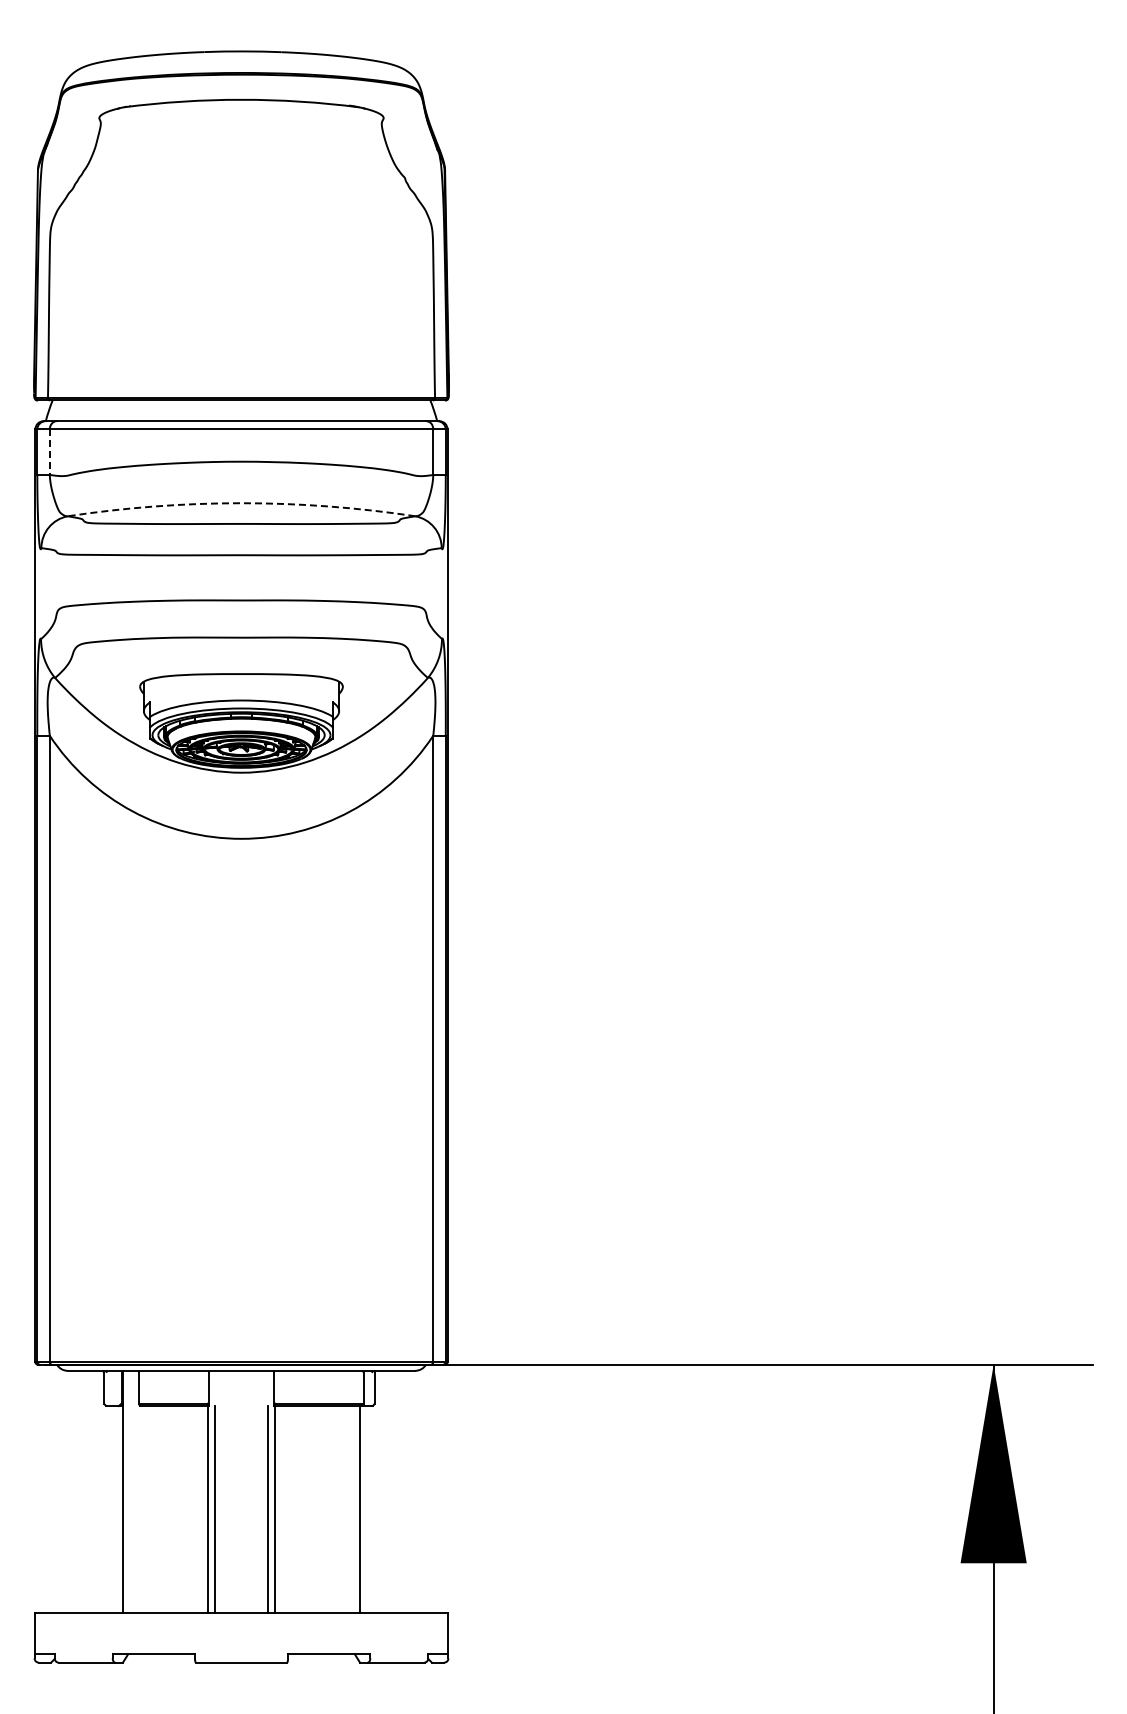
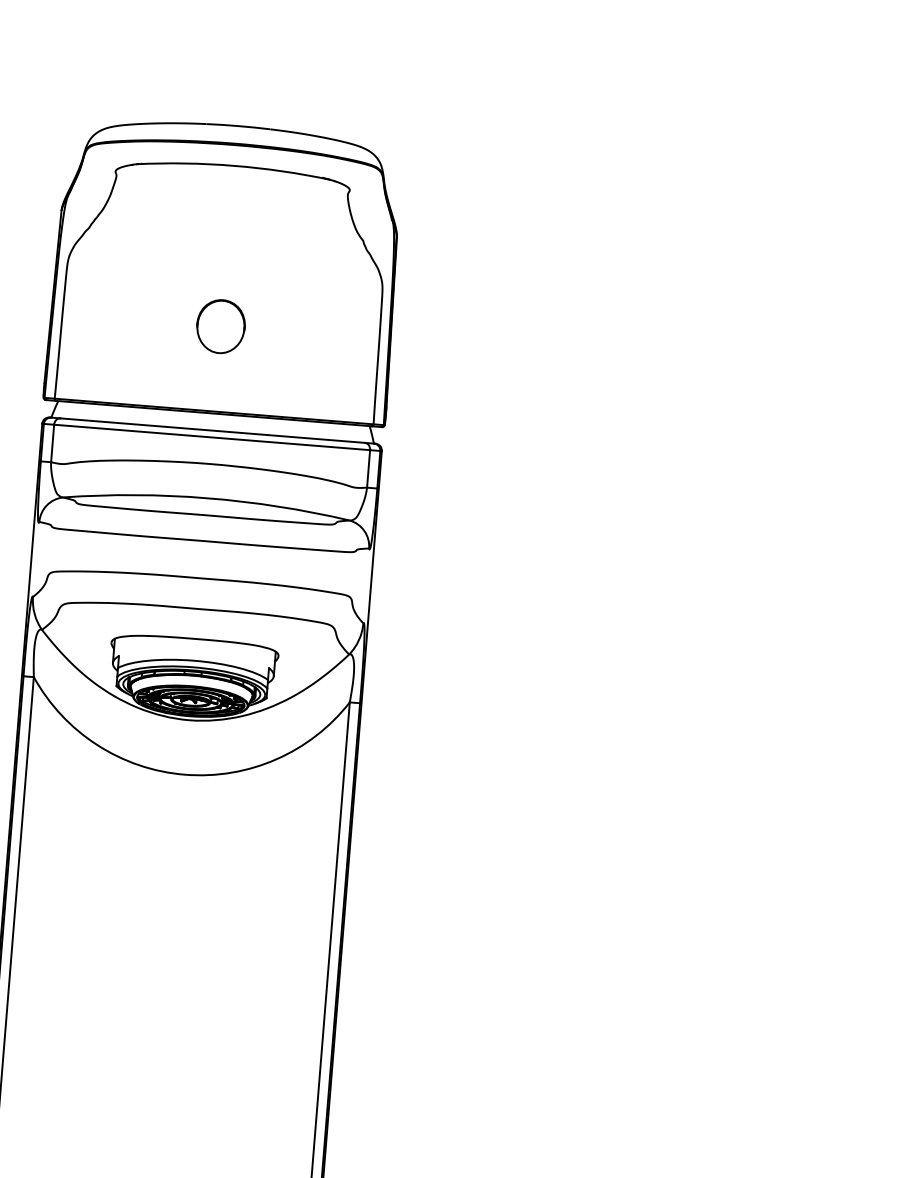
part: (241, 294) -> (221, 326), added
line: (49, 452) -> (52, 443), dashed -> solid
arc: (241, 503) -> (207, 498), dashed -> solid

